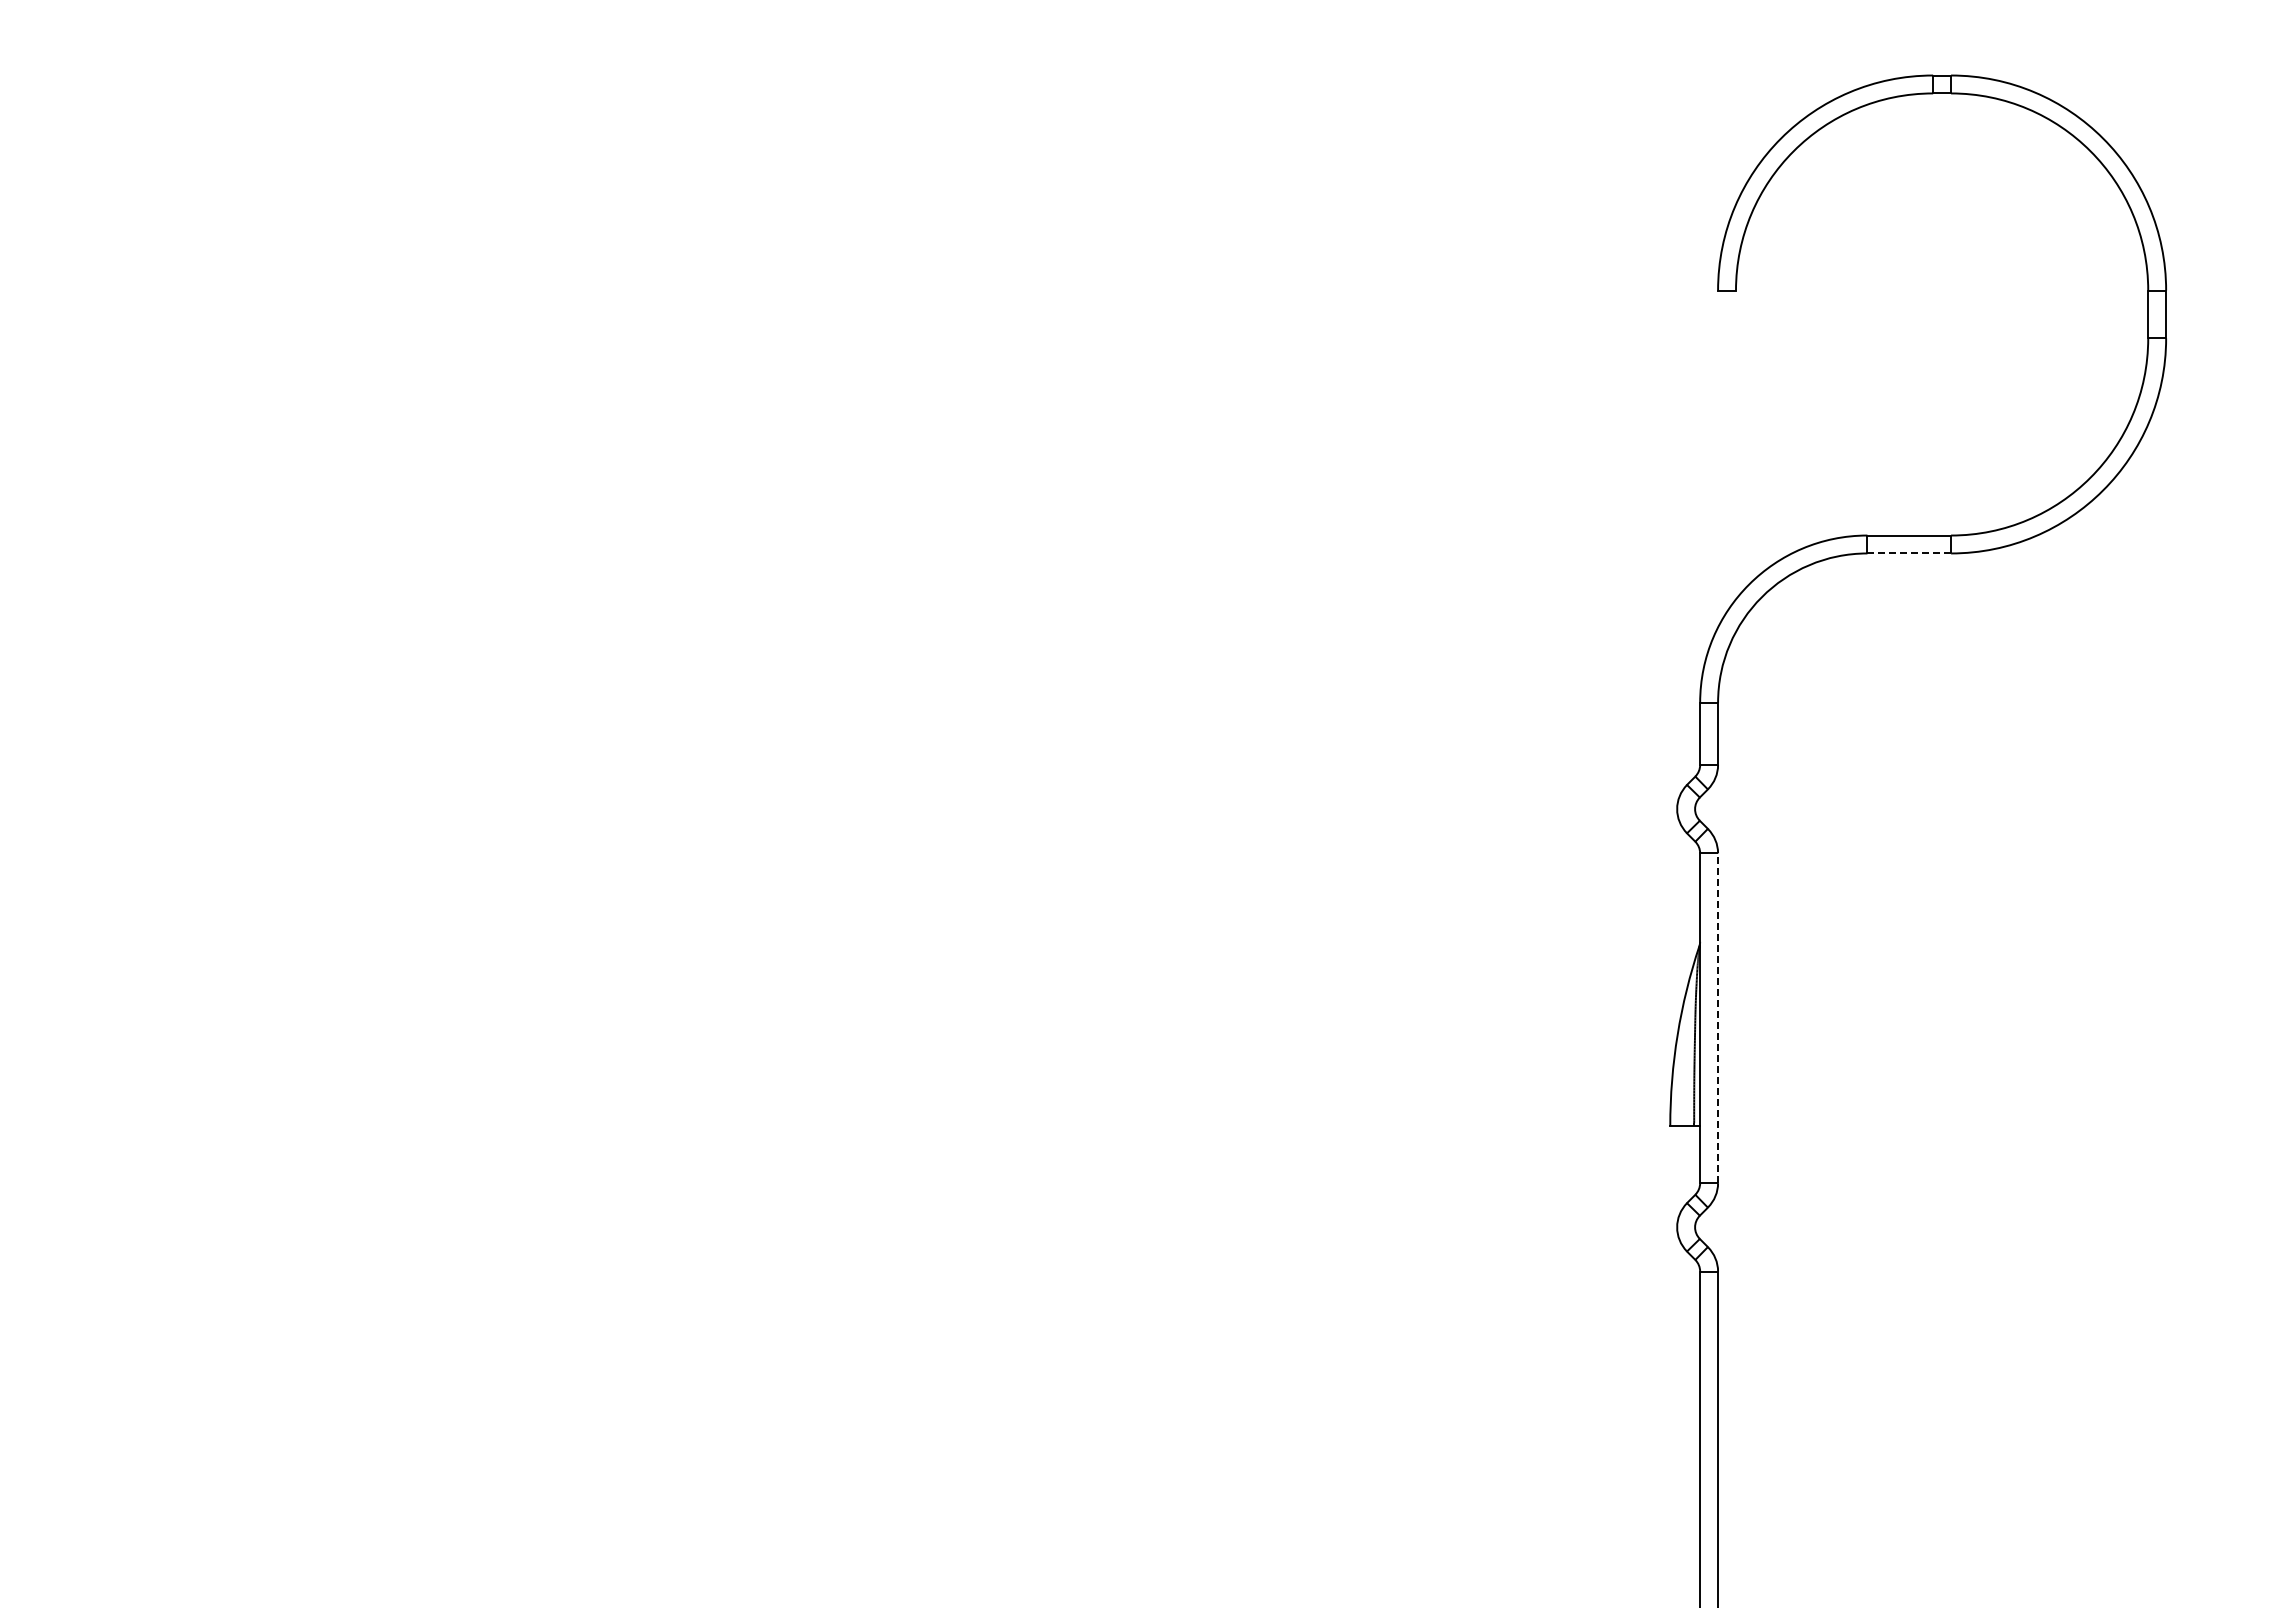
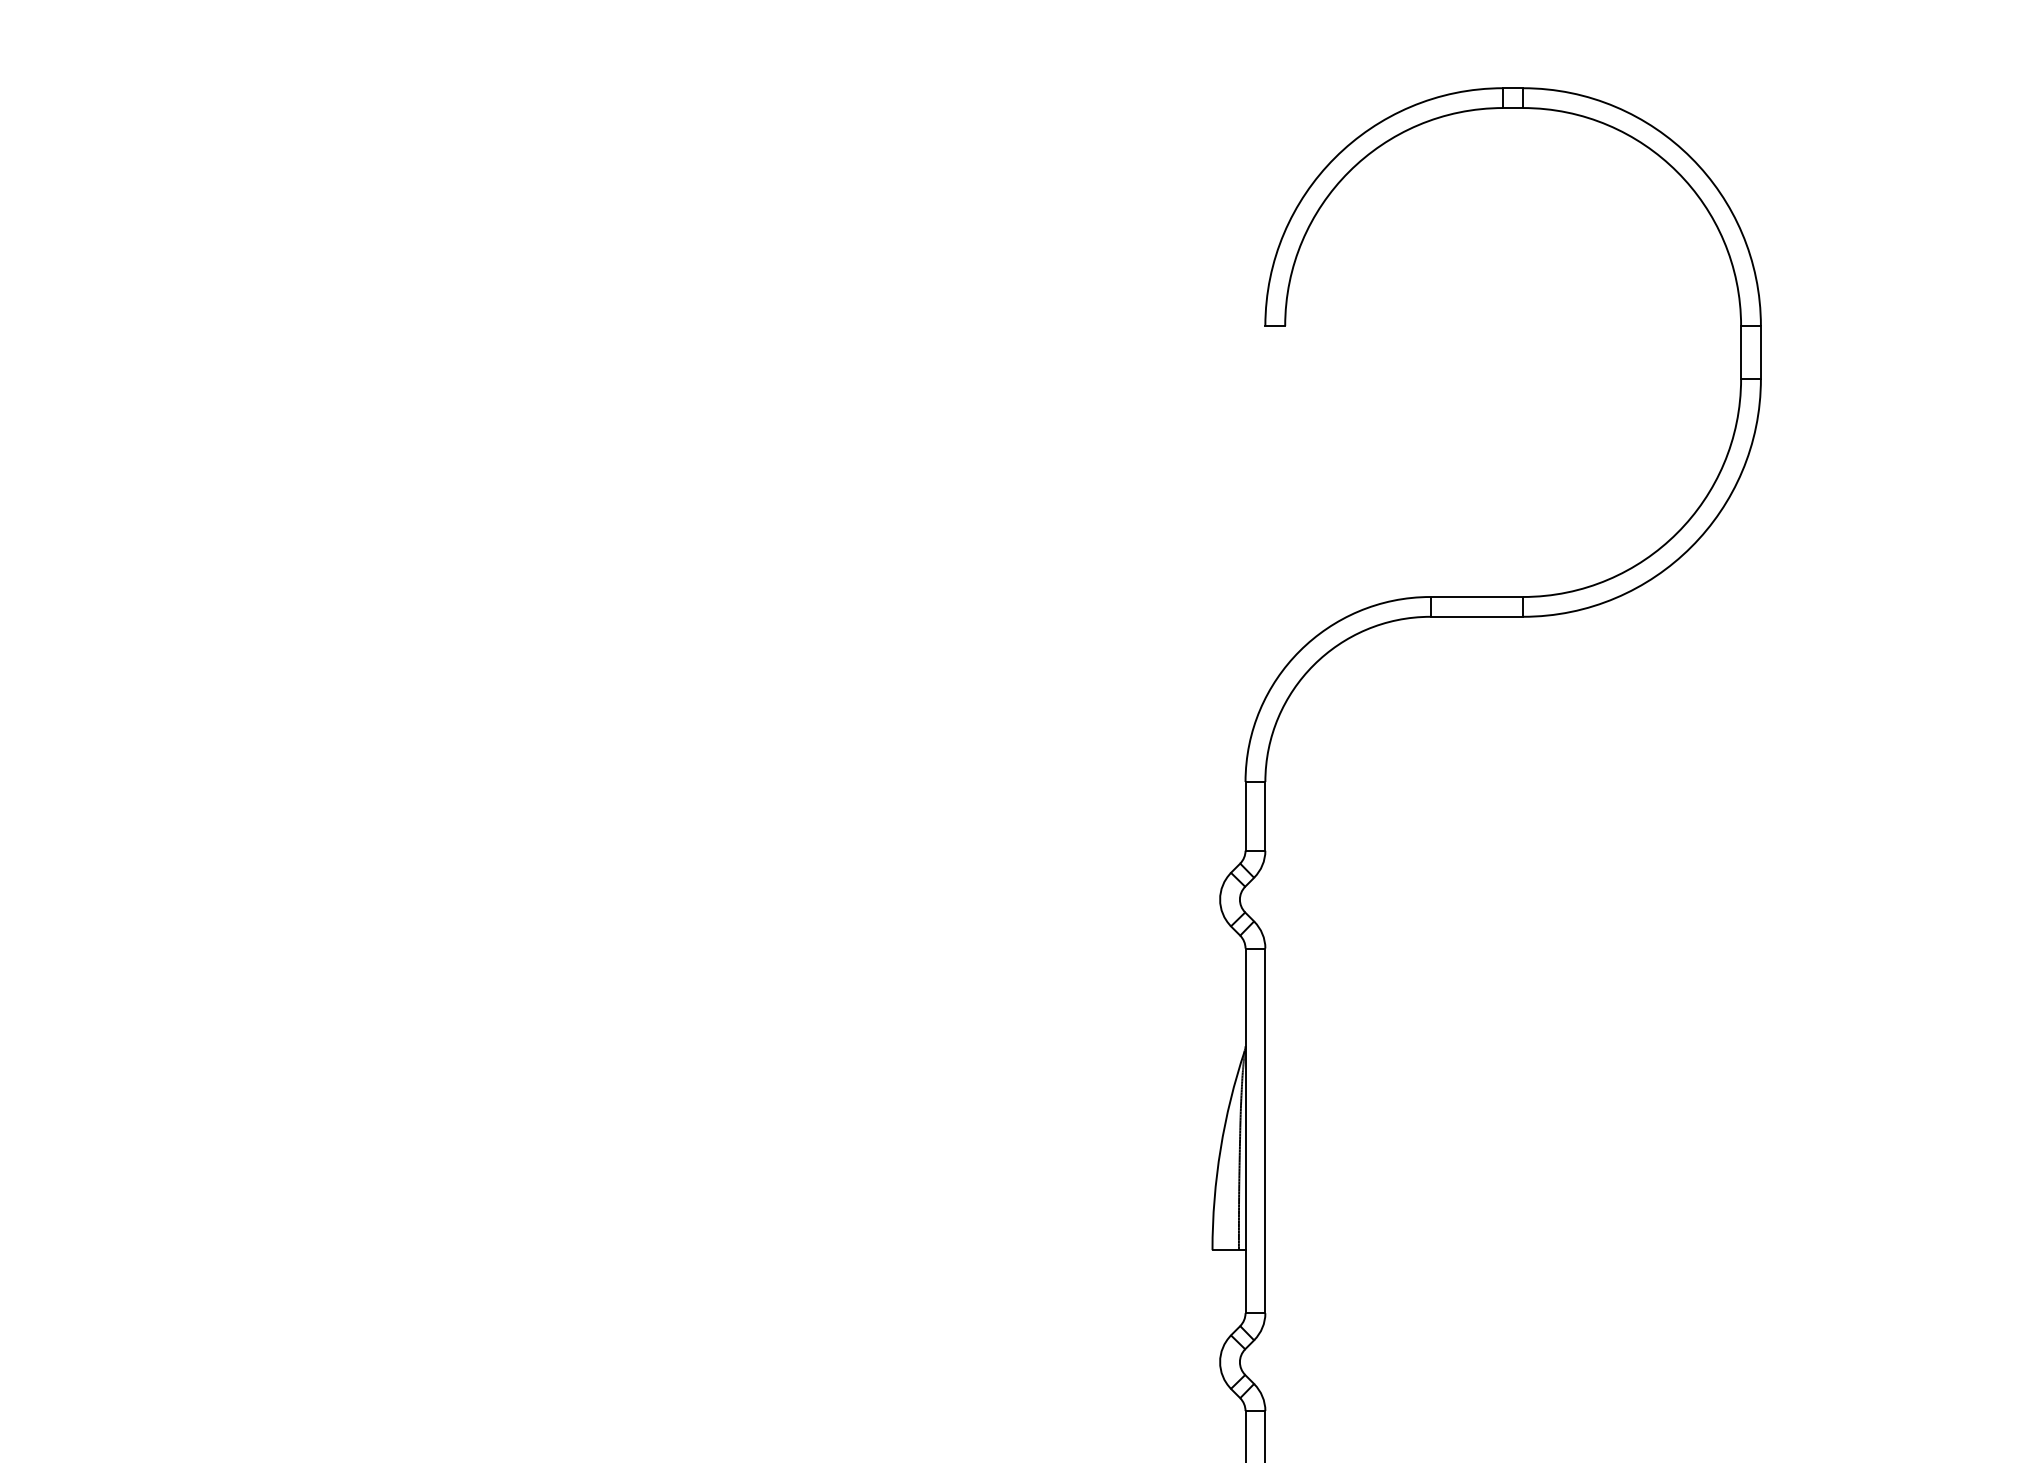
line: (1909, 553) -> (1477, 616), dashed -> solid
line: (1718, 1018) -> (1265, 1131), dashed -> solid

